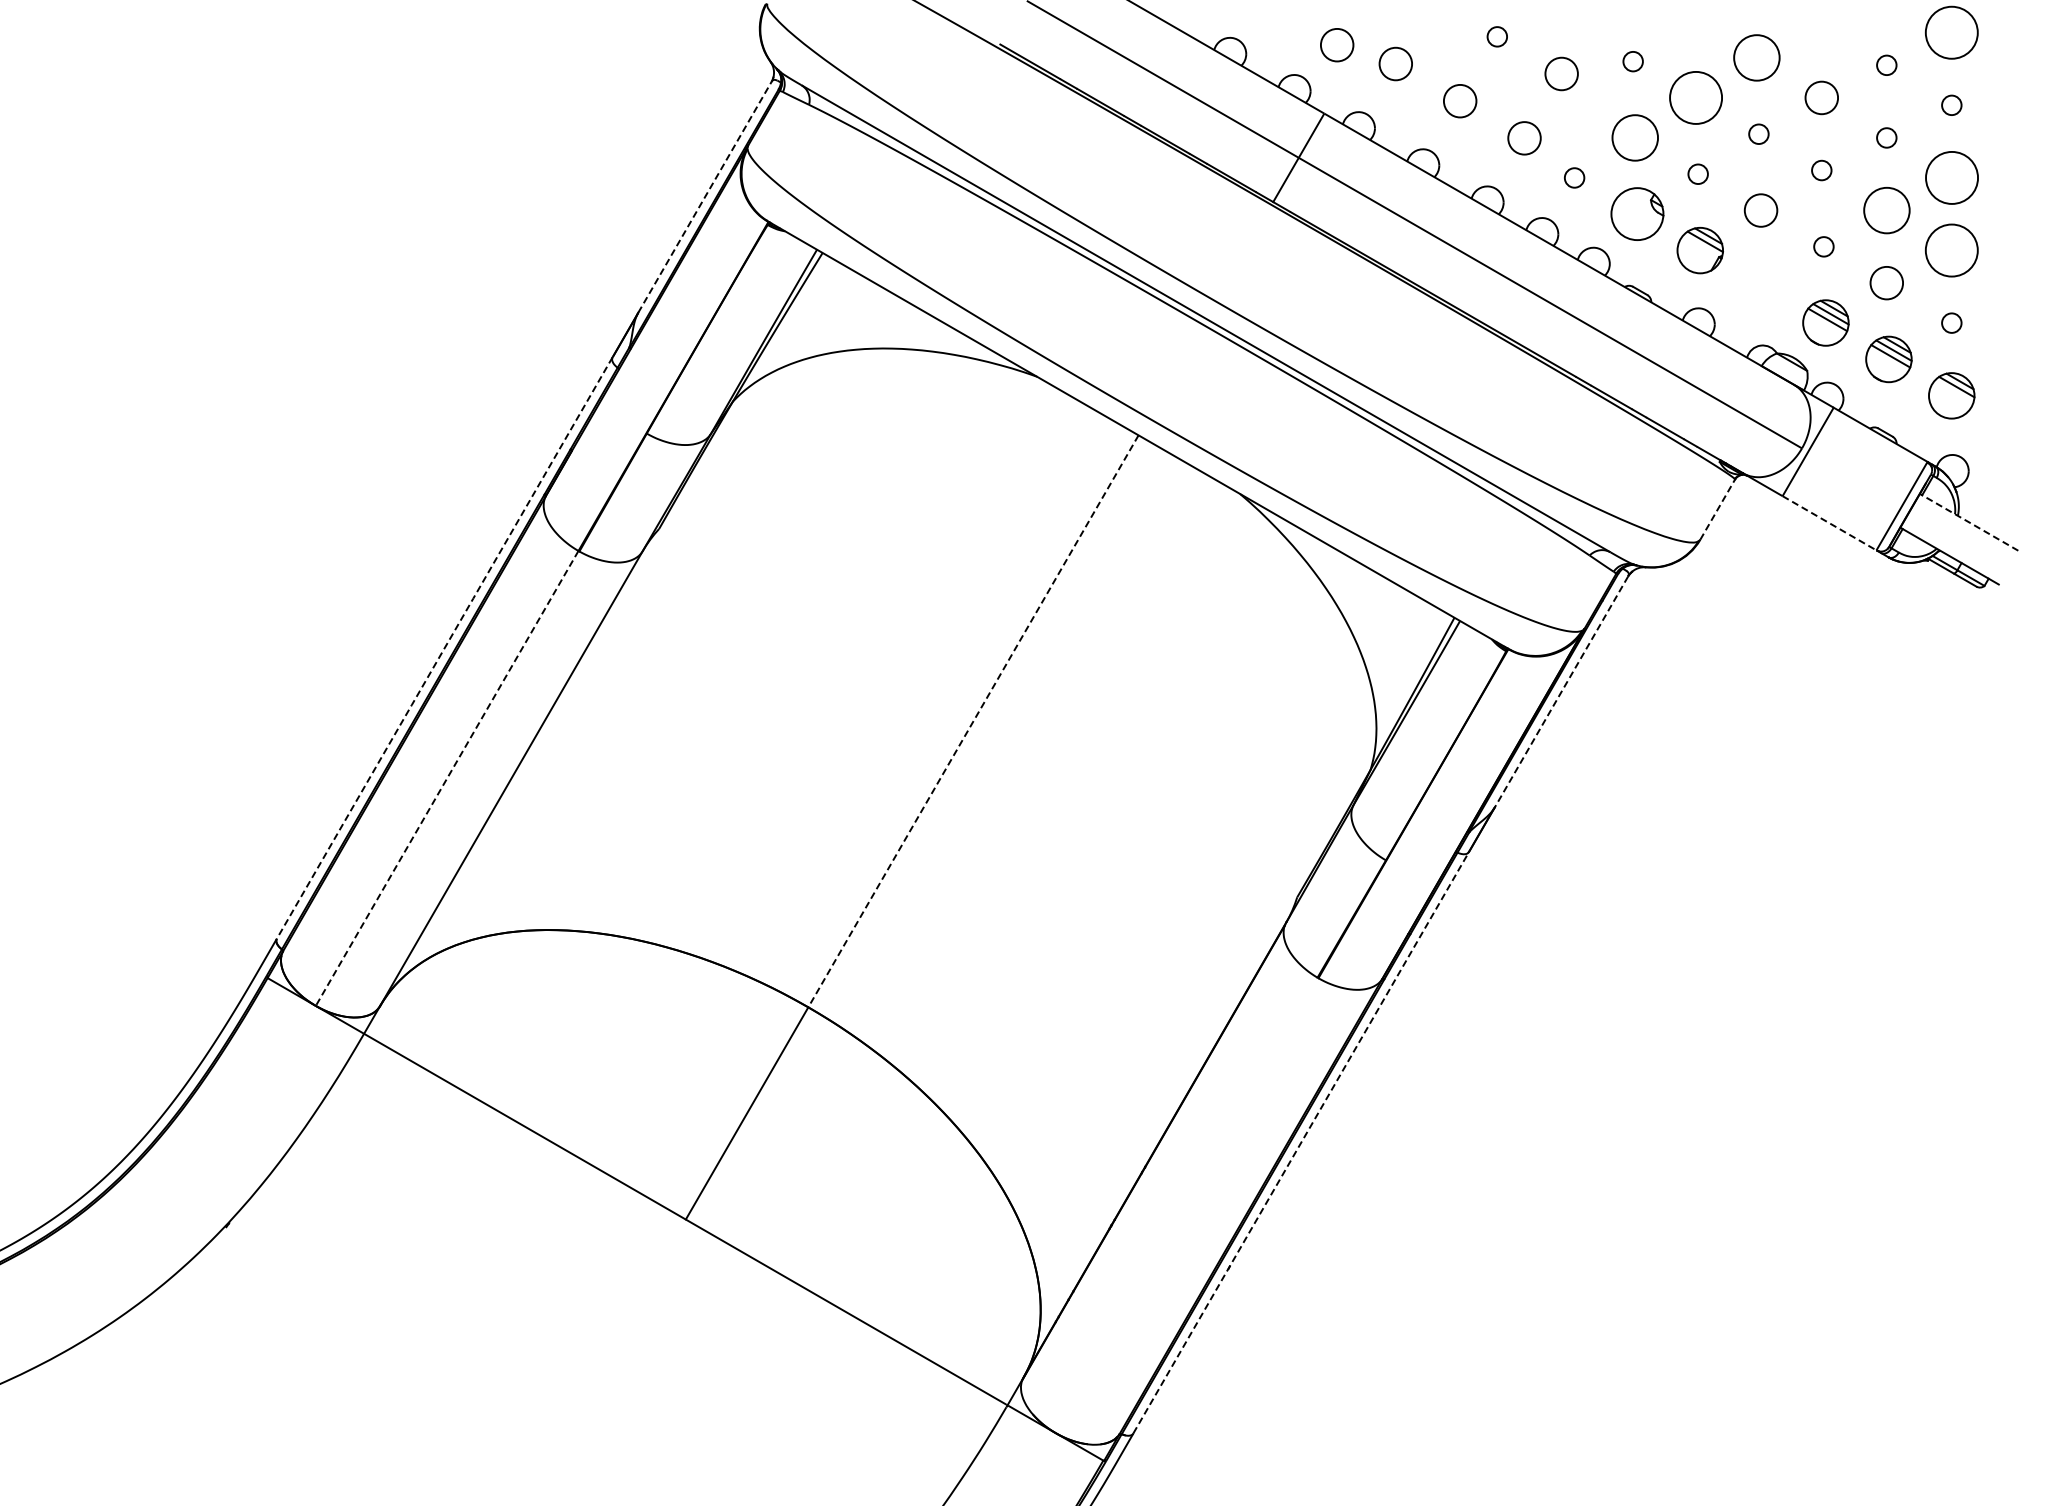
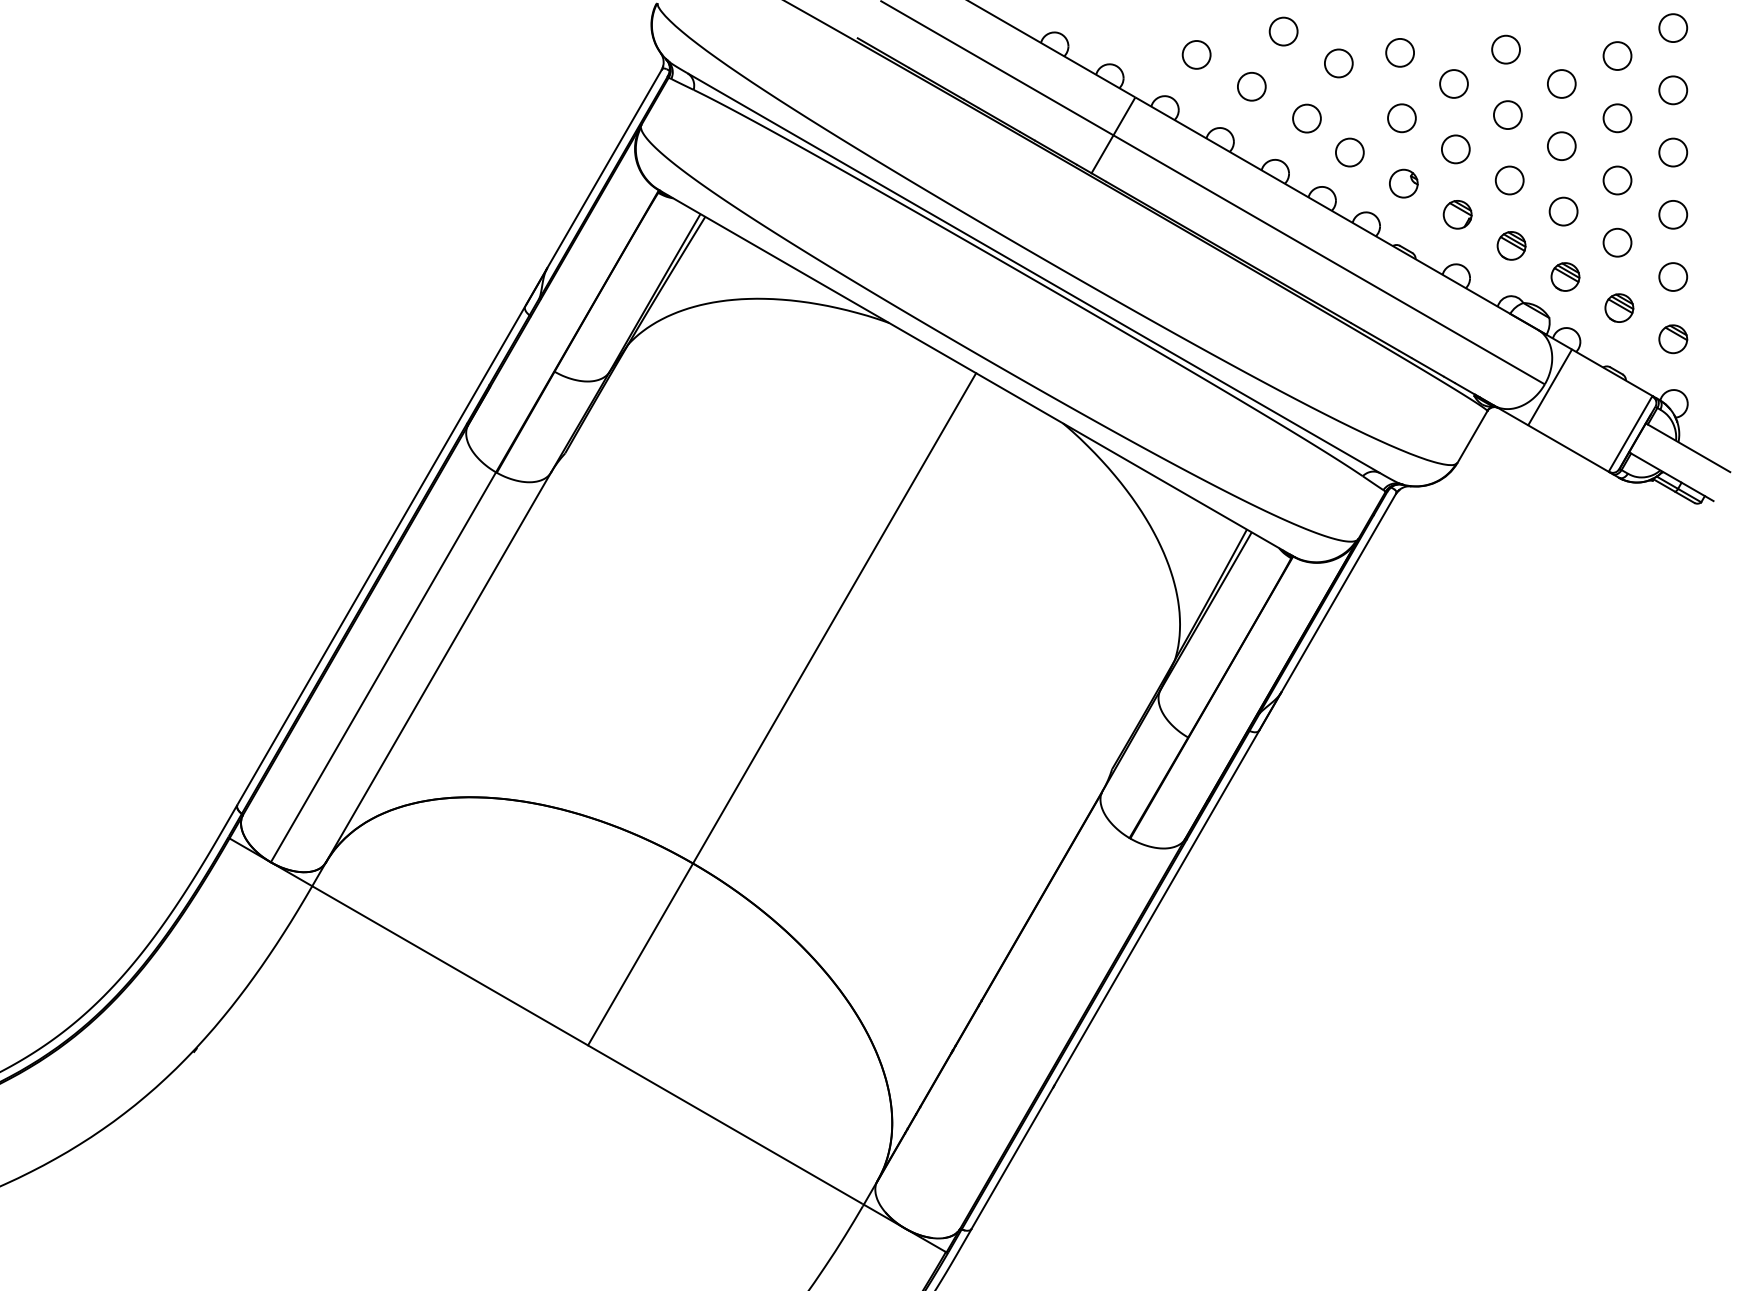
circle: (1951, 32) -> (1672, 27), size x0.62
circle: (1497, 36) -> (1283, 31), size x1.67
circle: (1337, 45) -> (1146, 39), removed
circle: (1756, 57) -> (1505, 49), size x0.71
circle: (1632, 61) -> (1399, 52), size x1.67
circle: (1886, 65) -> (1617, 56), size x1.67
circle: (1695, 97) -> (1453, 83), size x0.62
circle: (1951, 105) -> (1672, 90), size x1.67
circle: (1758, 134) -> (1507, 115), size x1.67
circle: (1635, 137) -> (1402, 117), size x0.71
circle: (1886, 137) -> (1617, 117), size x1.67
circle: (1821, 170) -> (1561, 146), size x1.67
circle: (1697, 174) -> (1455, 149), size x1.67
circle: (1574, 177) -> (1349, 152), size x1.67
circle: (1951, 177) -> (1672, 152), size x0.62
line: (705, 196) -> (604, 168), dashed -> solid
circle: (1886, 210) -> (1617, 180), size x0.71
part: (1637, 214) -> (1403, 183), size x0.62
circle: (1823, 246) -> (1563, 211), size x1.67
part: (1700, 250) -> (1457, 214), size x0.71
circle: (1951, 250) -> (1672, 214), size x0.62
part: (1763, 286) -> (1511, 245), added
circle: (1951, 322) -> (1672, 276), size x1.67
part: (1826, 323) -> (1565, 277), size x0.71
part: (1888, 359) -> (1618, 308), size x0.71
part: (1951, 395) -> (1672, 339), size x0.71
line: (1717, 509) -> (1472, 436), dashed -> solid
line: (1969, 522) -> (1688, 447), dashed -> solid
line: (1830, 523) -> (1569, 448), dashed -> solid
line: (444, 648) -> (381, 555), dashed -> solid
line: (1561, 692) -> (1338, 593), dashed -> solid
line: (973, 721) -> (834, 618), dashed -> solid
line: (447, 778) -> (383, 667), dashed -> solid
line: (1301, 1142) -> (1115, 979), dashed -> solid

